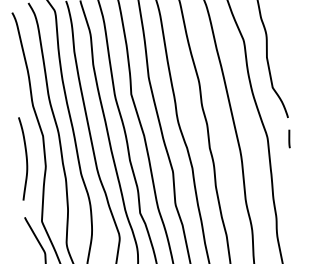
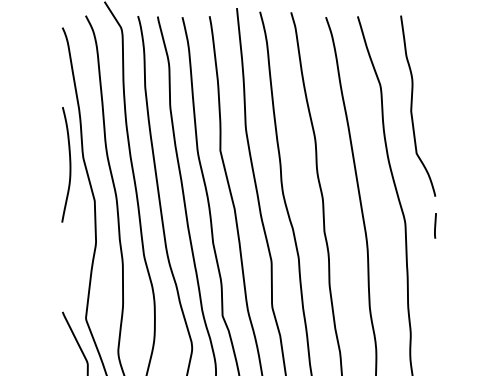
curve: (26, 158) -> (69, 164), moved

